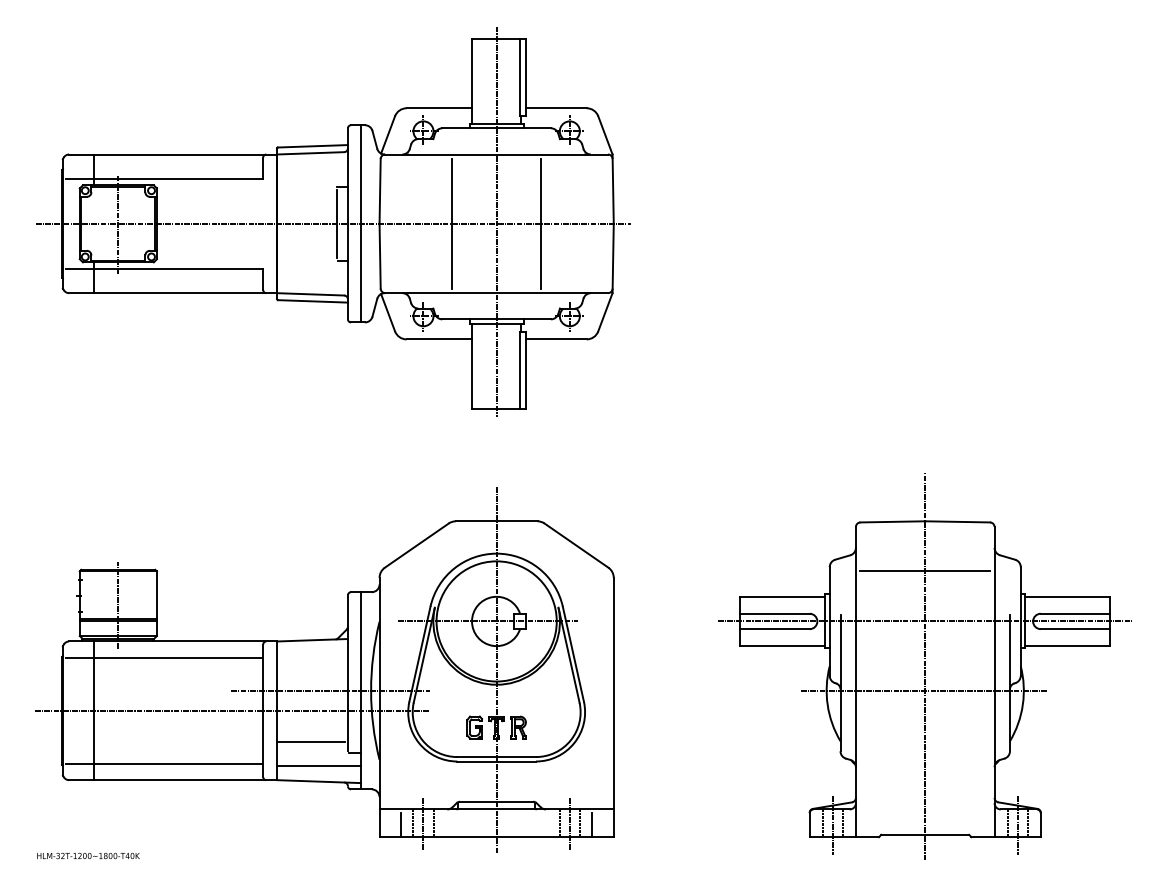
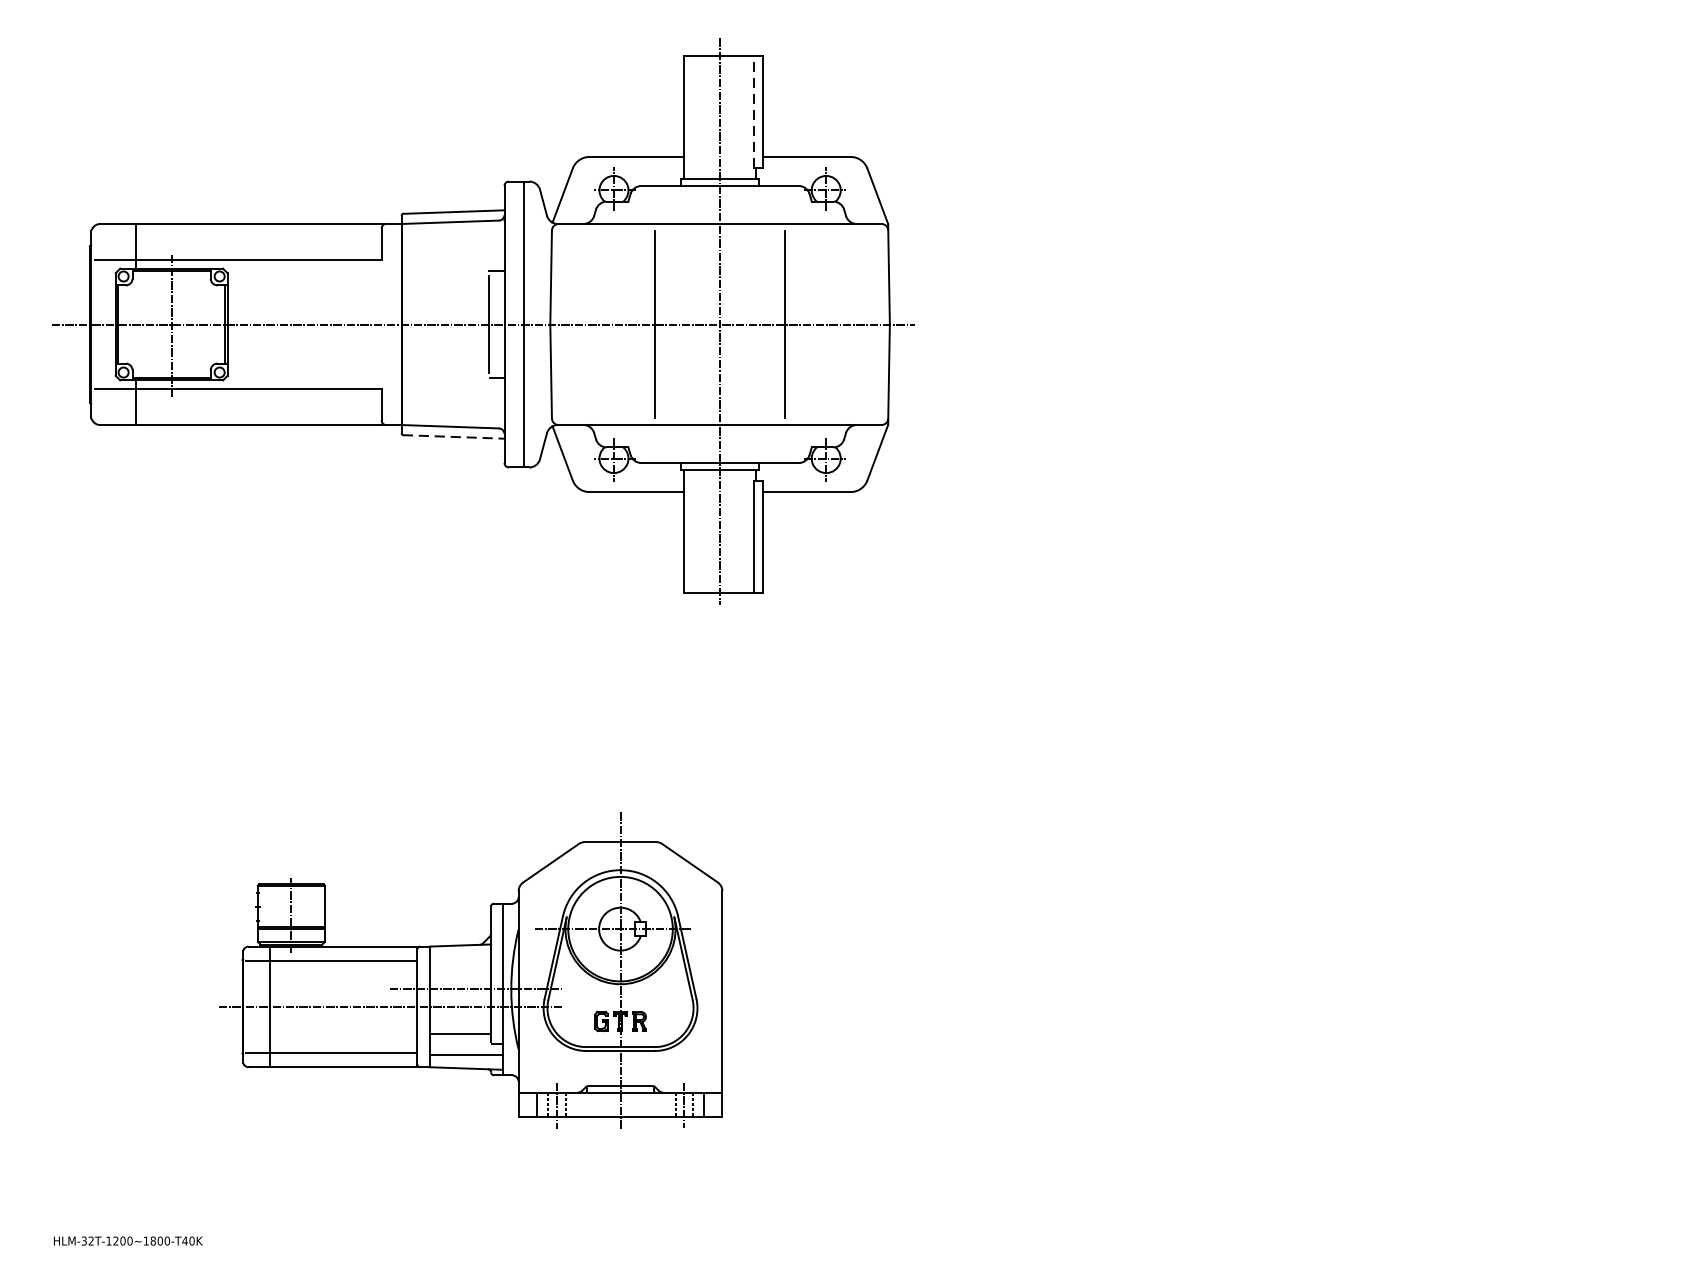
line: (520, 77) -> (754, 112), solid -> dashed
line: (313, 301) -> (454, 437), solid -> dashed
part: (924, 666) -> (1340, 966), removed
part: (324, 669) -> (470, 970), size x0.6

